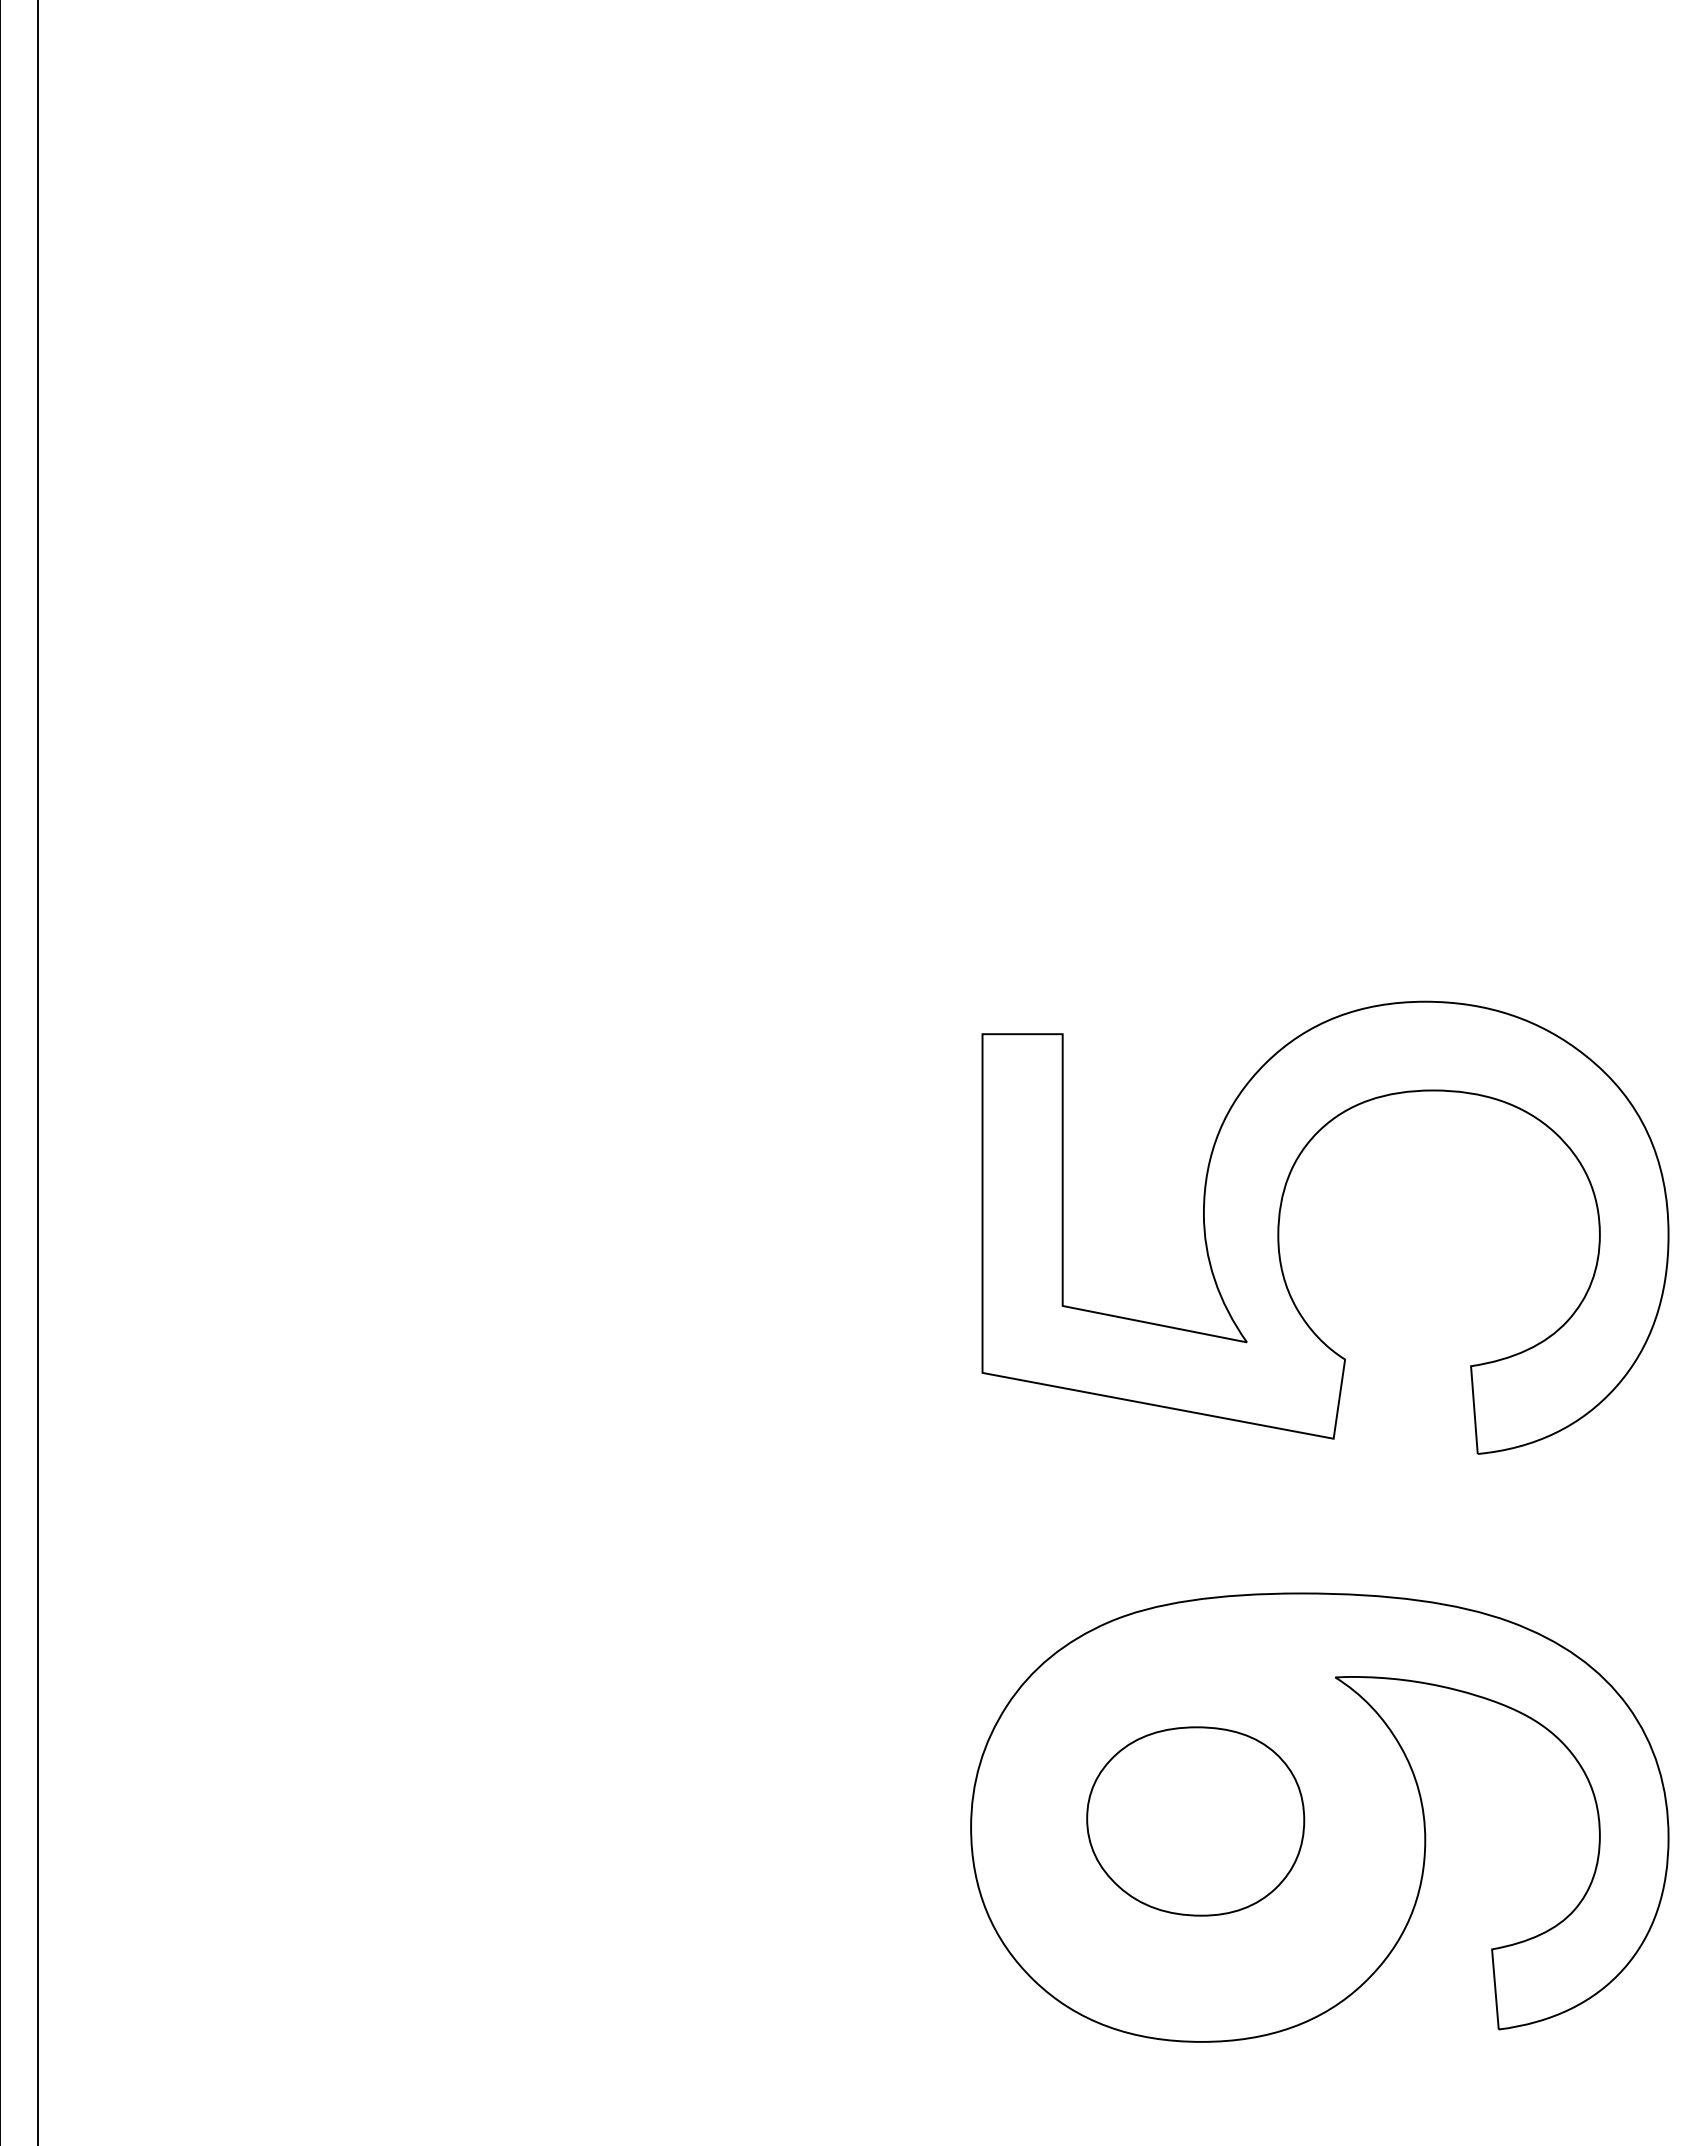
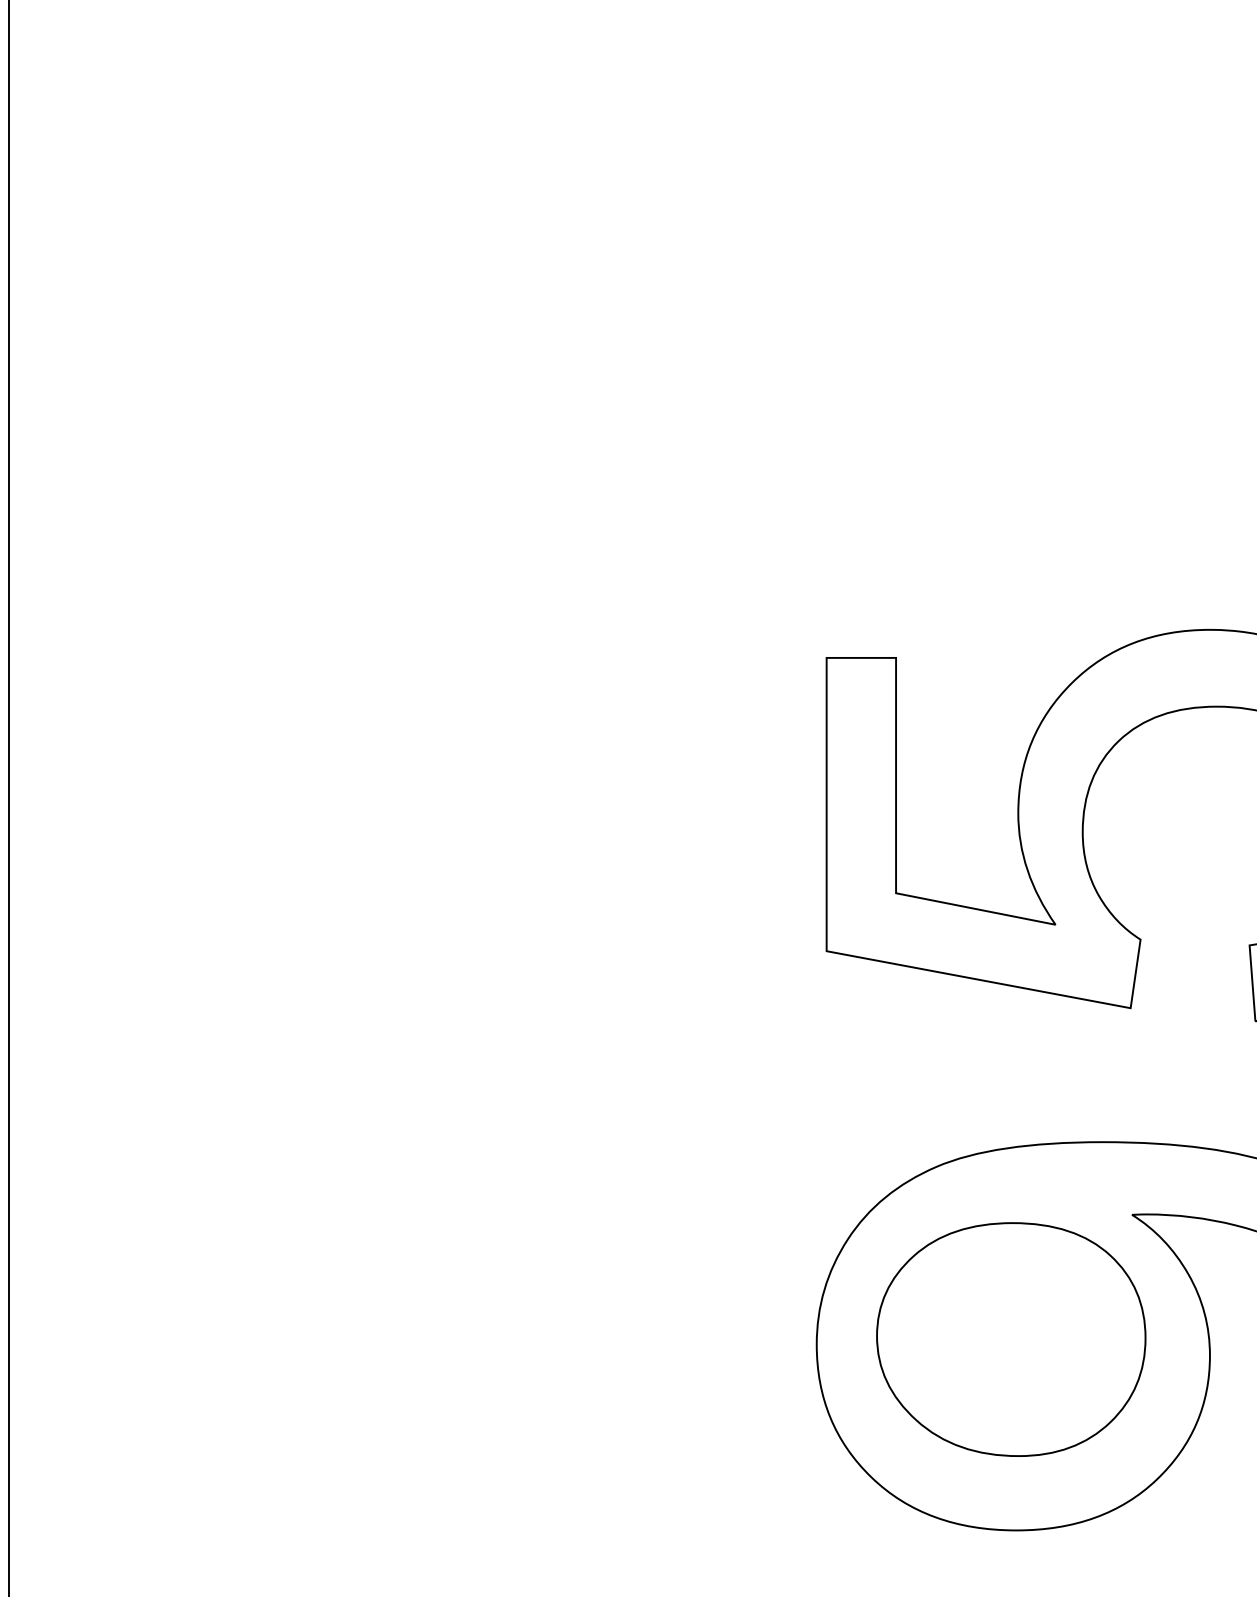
part: (1195, 1821) -> (1011, 1339), size x1.43

